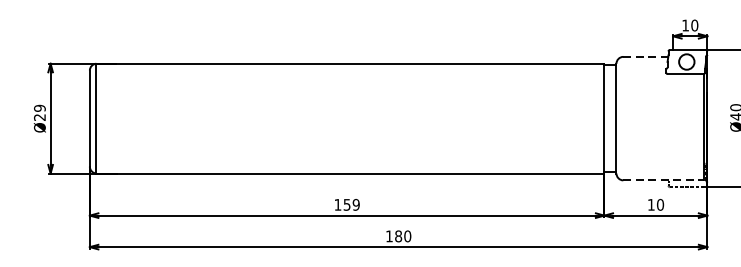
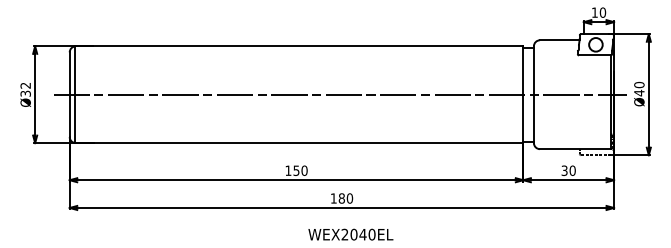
line: (645, 57) -> (559, 40), dashed -> solid
text: (39, 112) -> (25, 89), Ø29 -> Ø32
line: (395, 118) -> (339, 94), added
line: (663, 180) -> (575, 149), dashed -> solid
text: (356, 204) -> (304, 170), 159 -> 150
text: (651, 204) -> (564, 170), 10 -> 30

